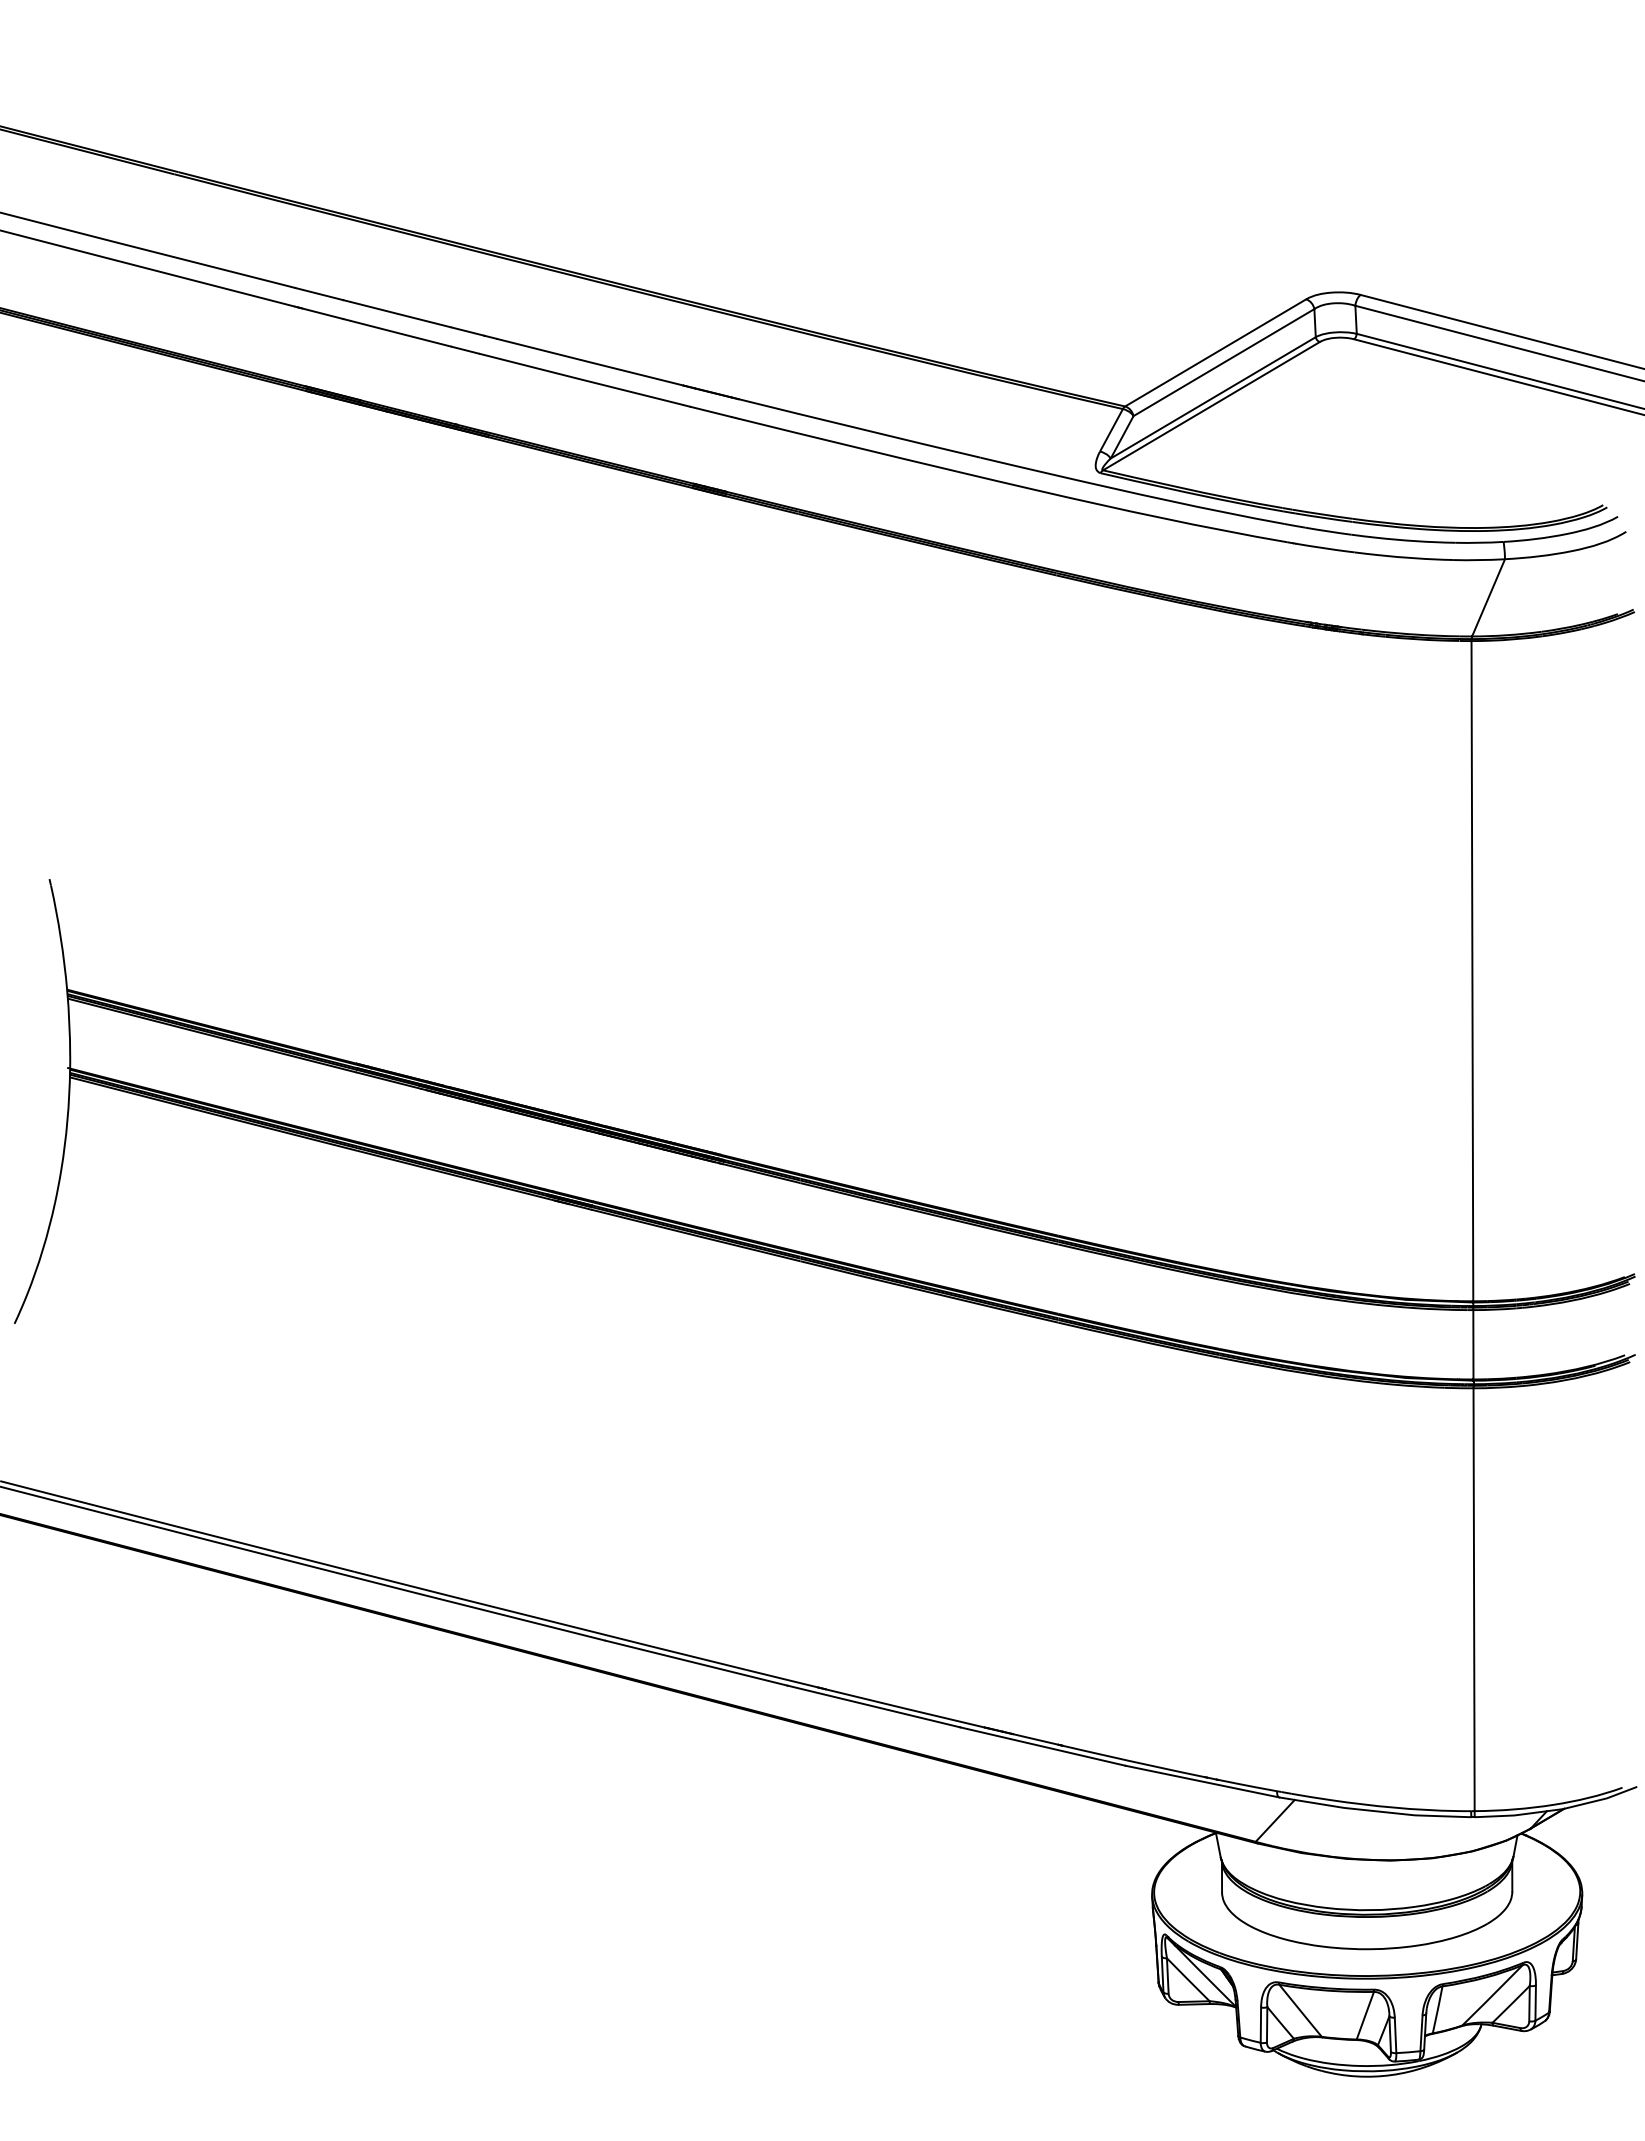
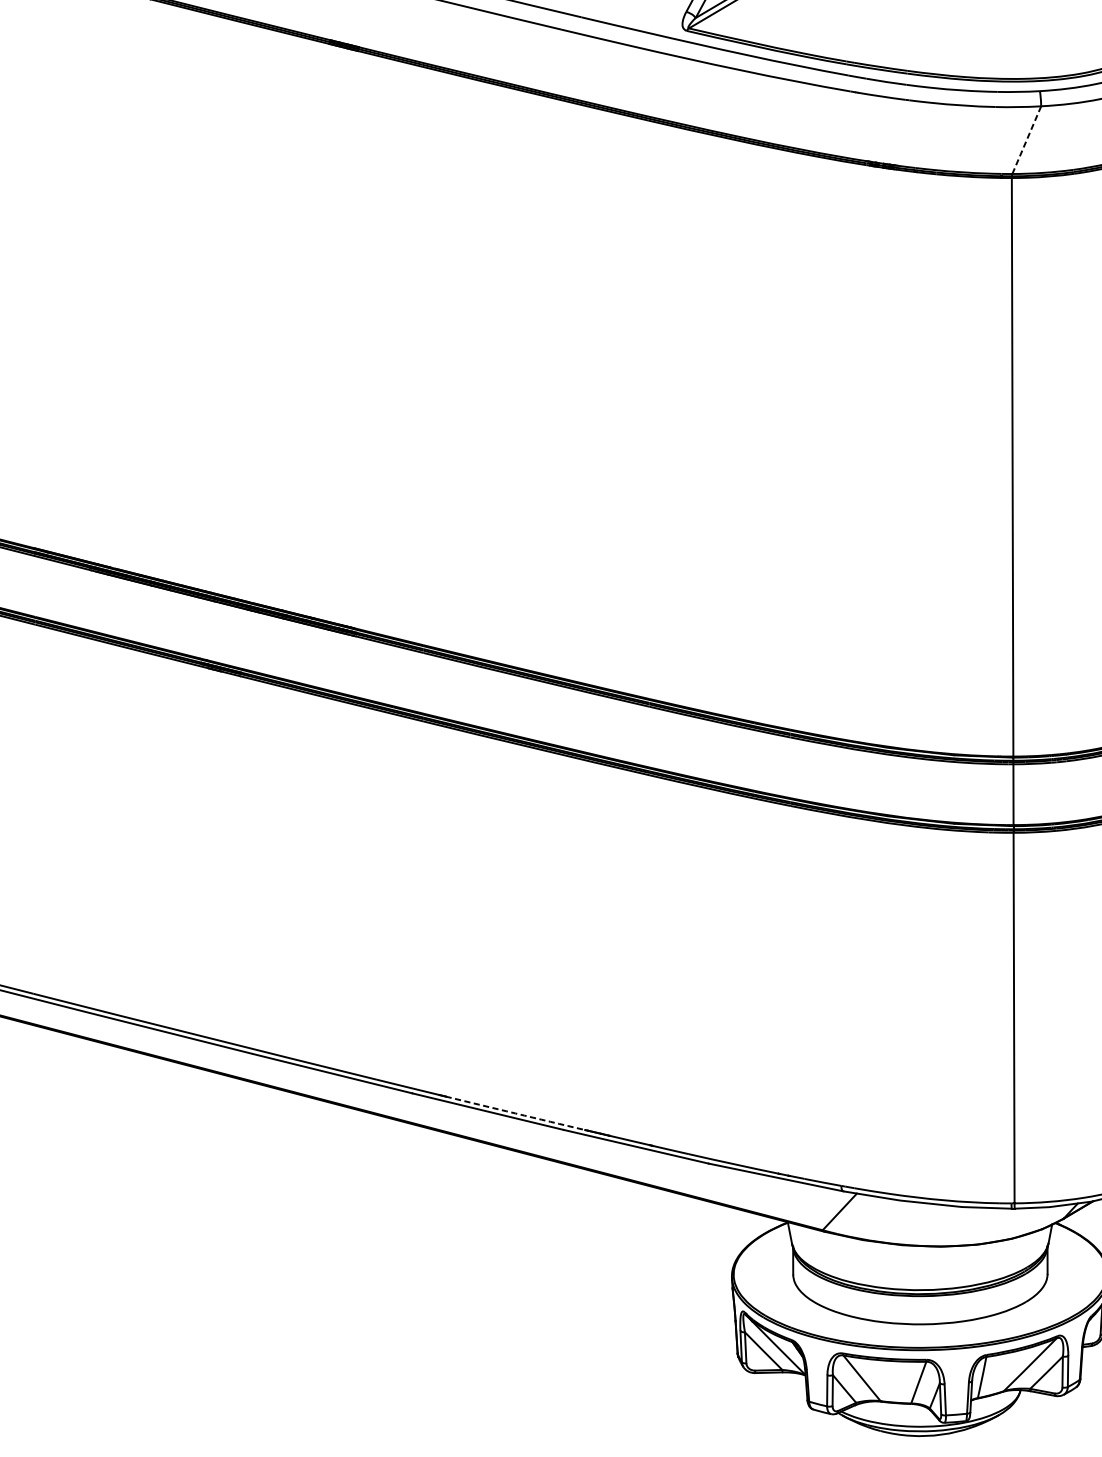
line: (1488, 597) -> (1026, 139), solid -> dashed
arc: (905, 1708) -> (515, 1113), solid -> dashed

